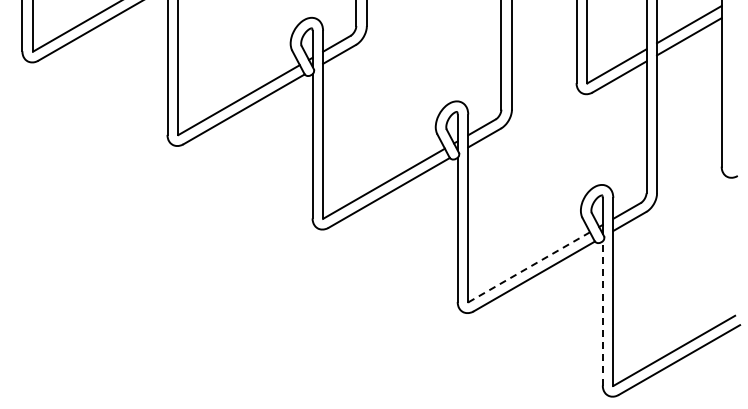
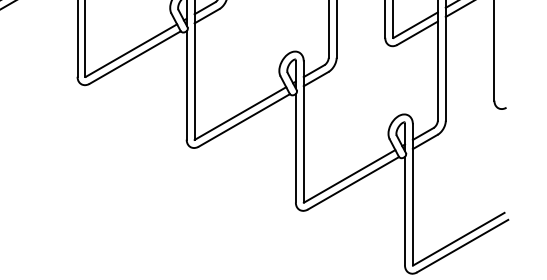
line: (528, 267) -> (349, 176), dashed -> solid
line: (602, 312) -> (404, 210), dashed -> solid

